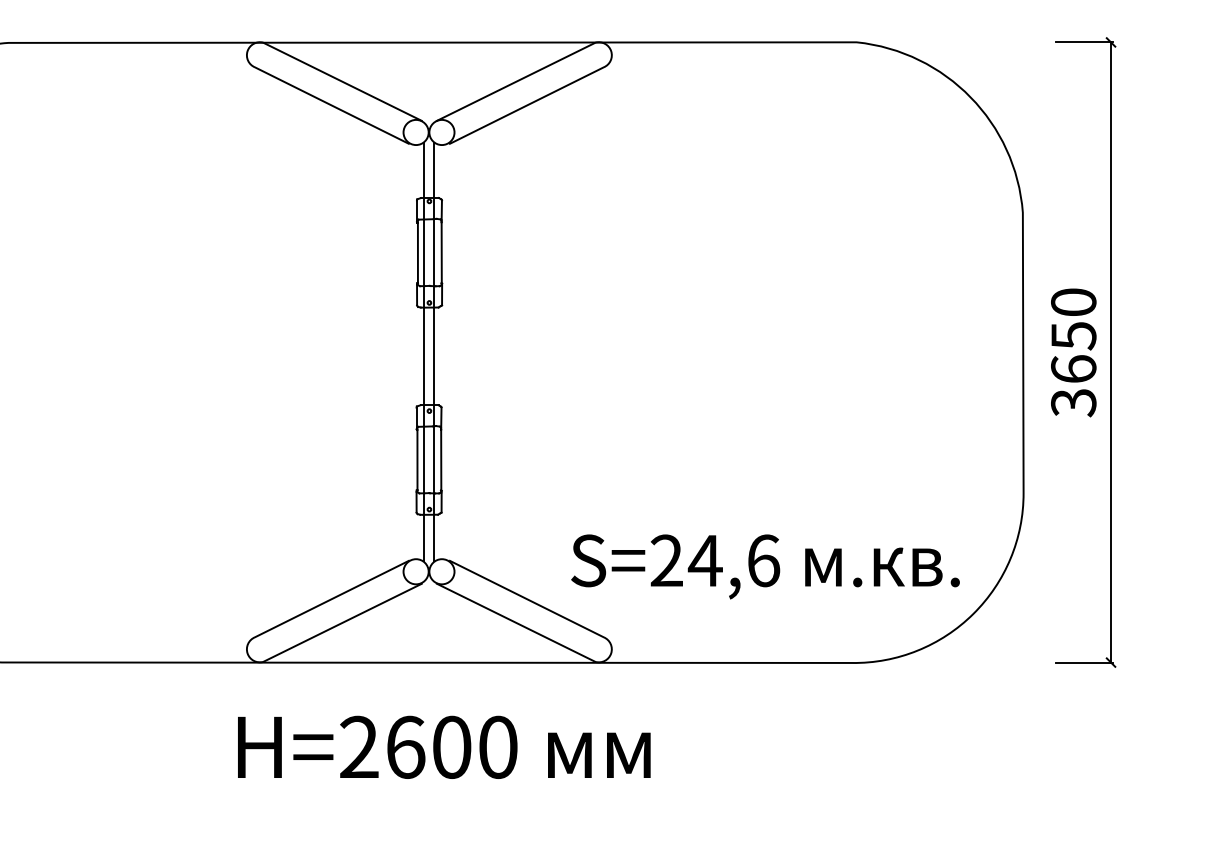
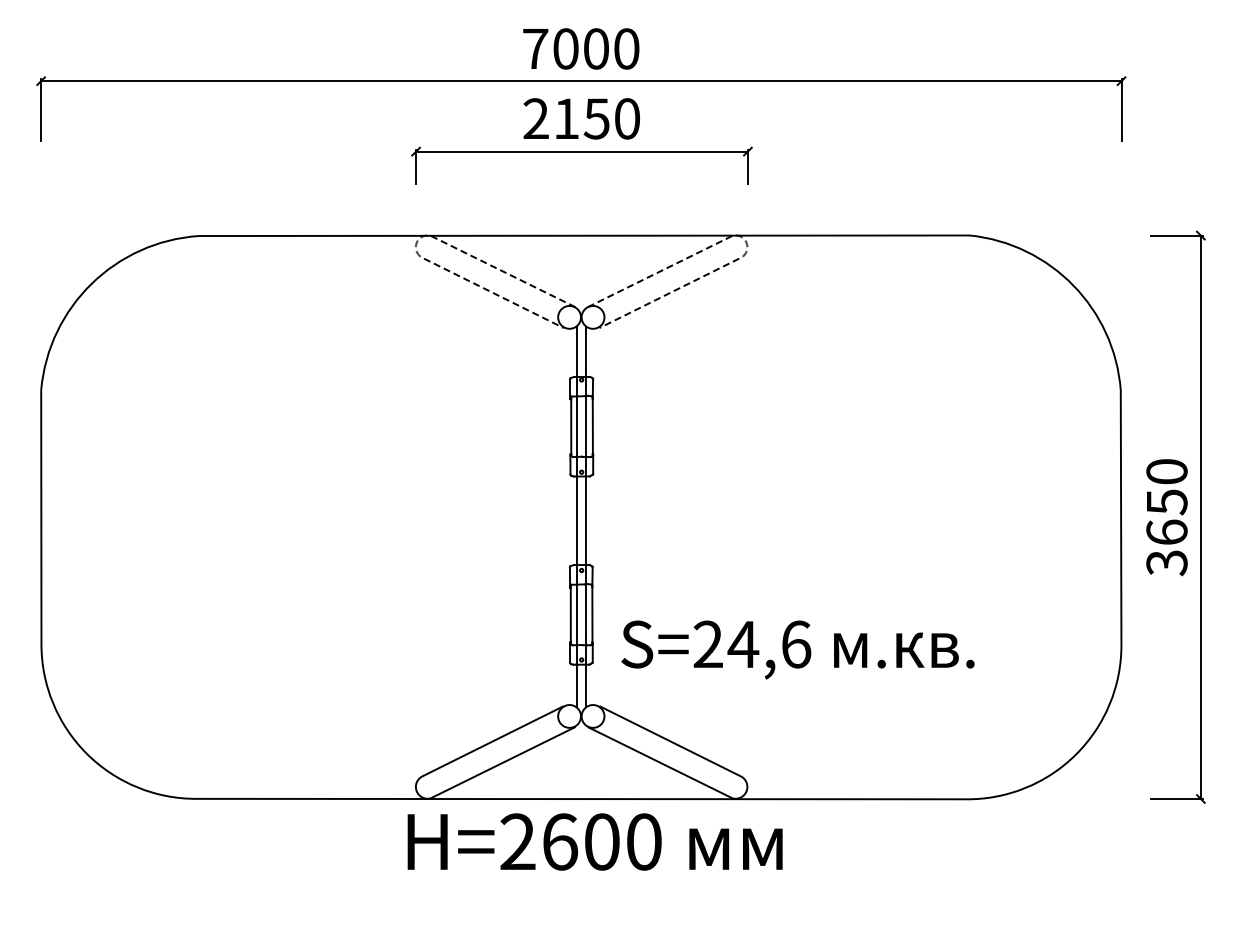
line: (248, 50) -> (417, 242), solid -> dashed
line: (610, 50) -> (746, 242), solid -> dashed
text: (764, 566) -> (797, 649), moved
text: (443, 746) -> (594, 841), moved

